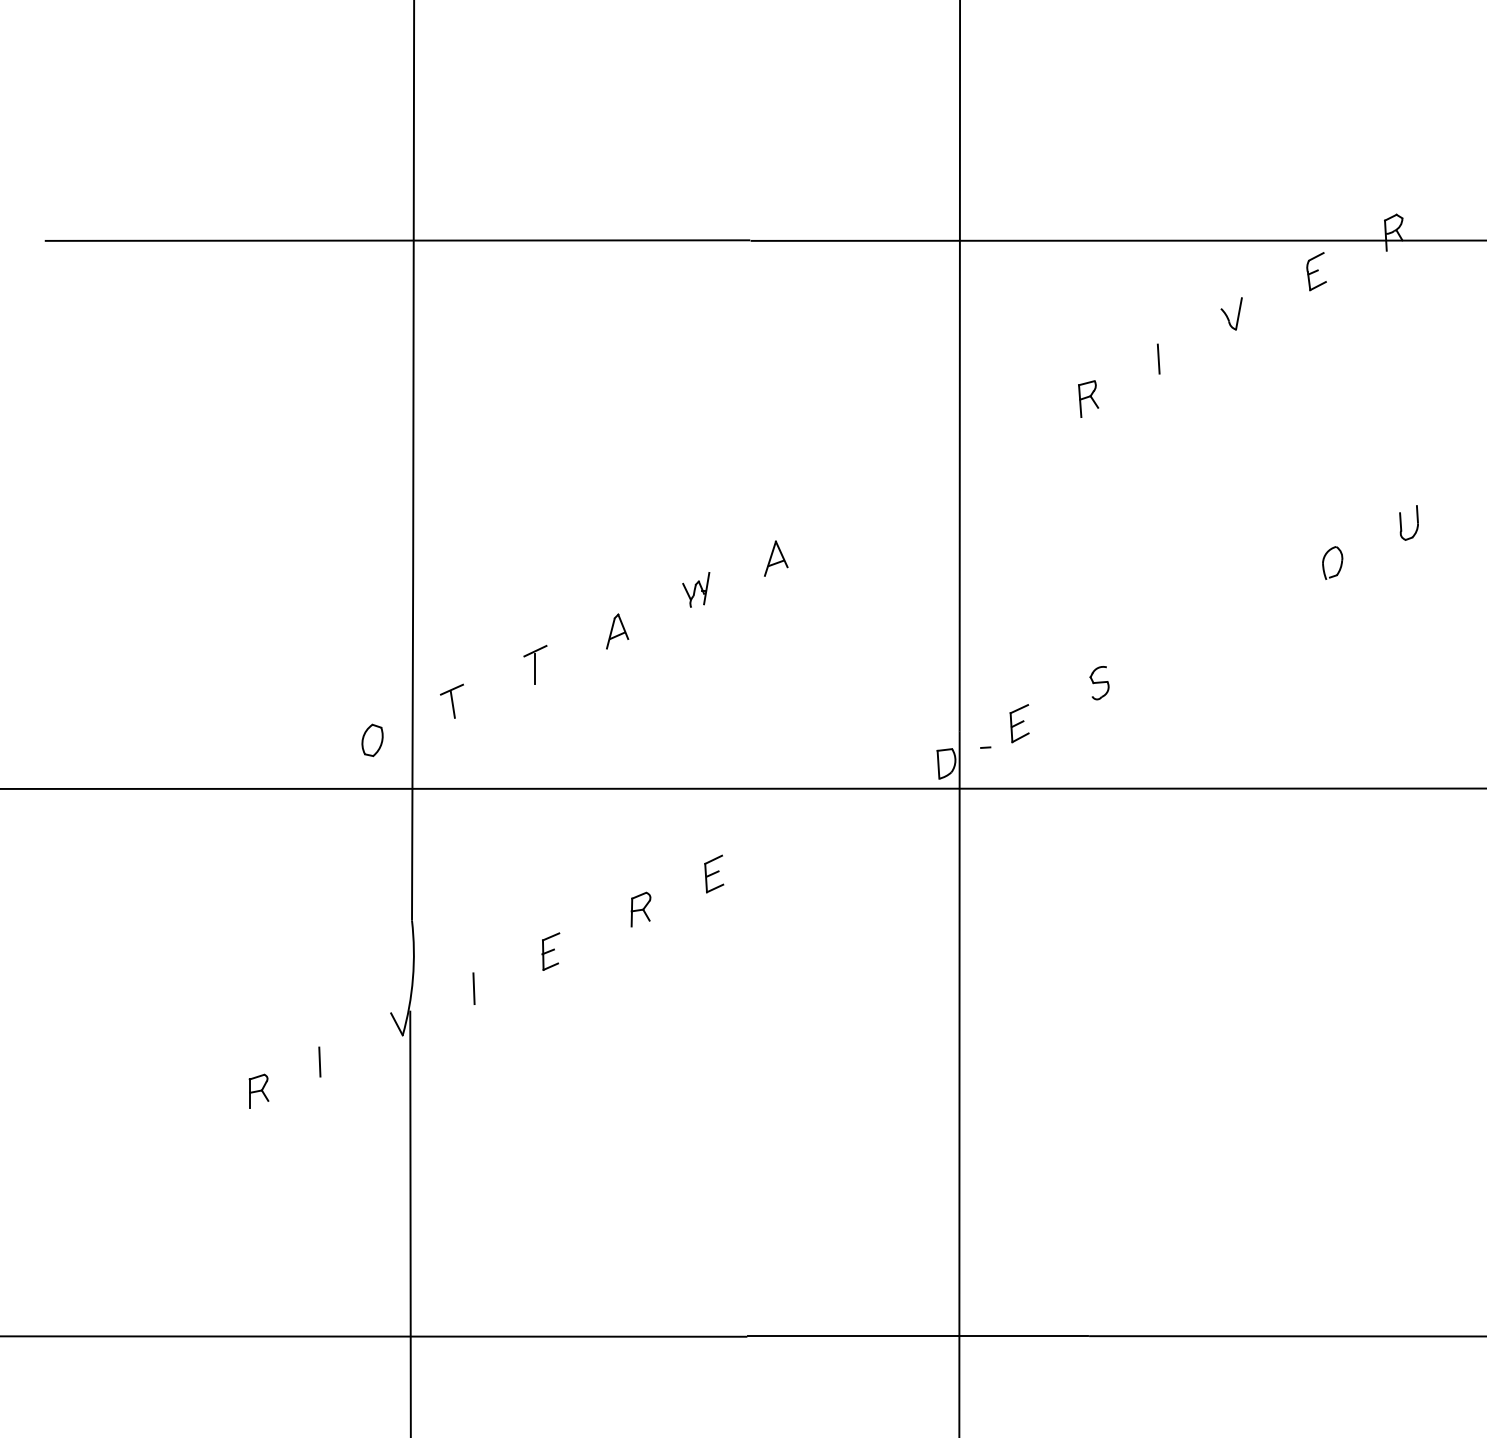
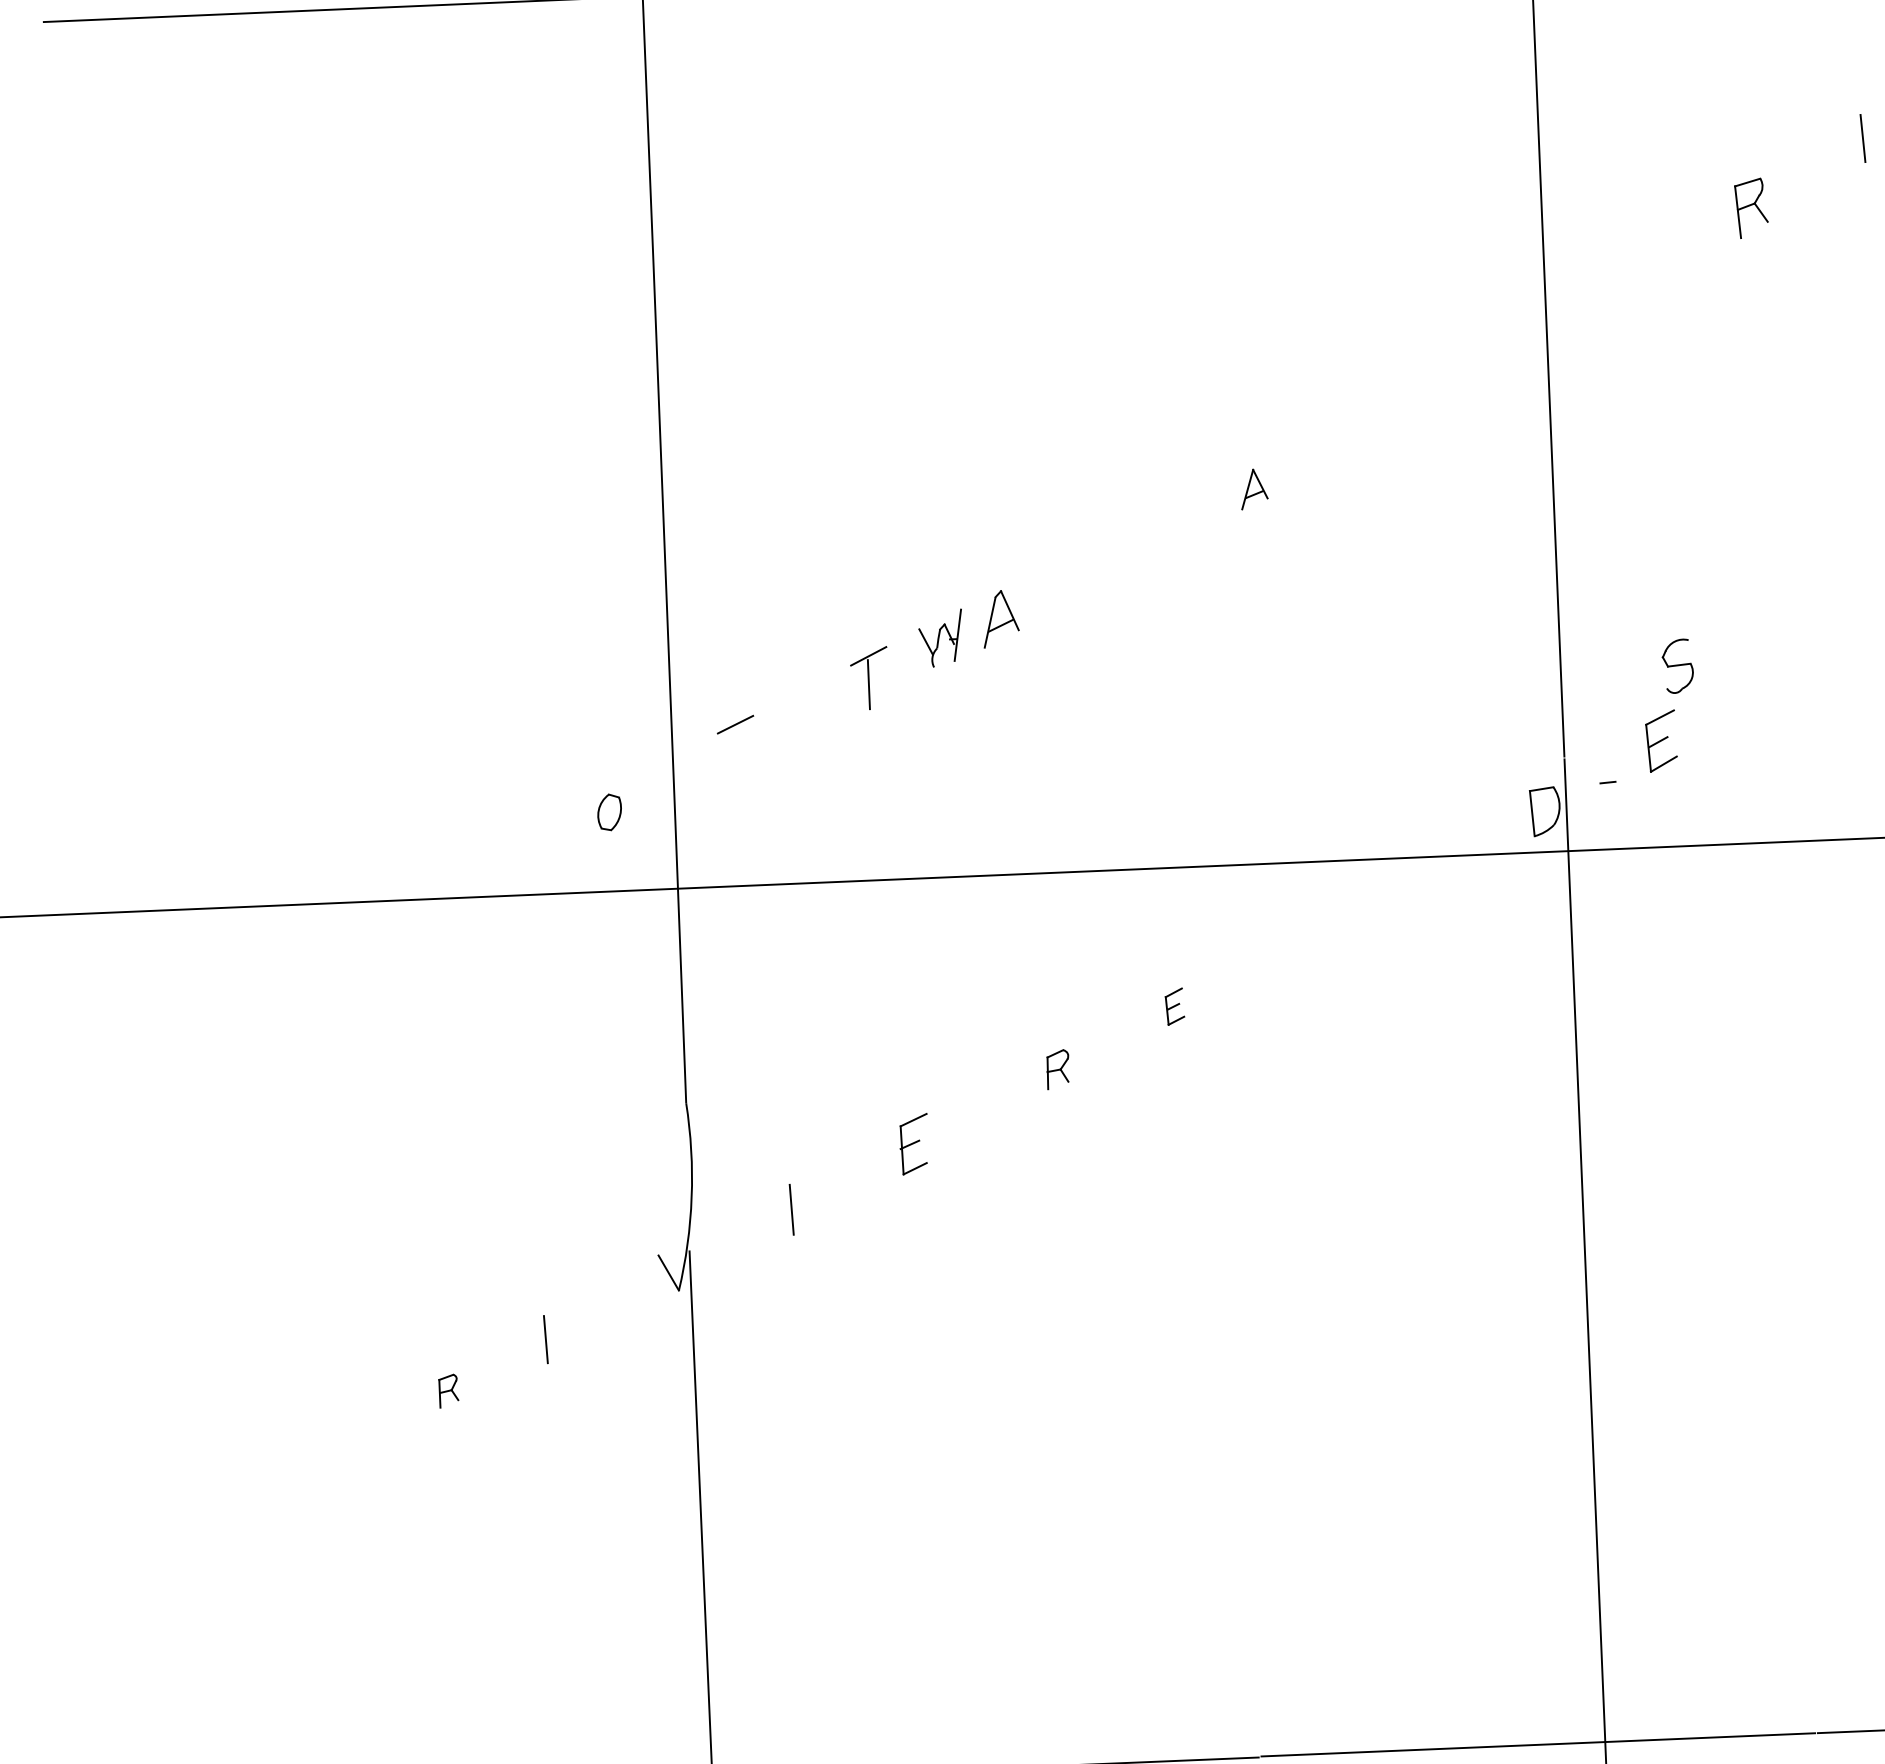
part: (776, 558) -> (1254, 489), size x0.7
part: (696, 589) -> (941, 637), moved
part: (1099, 683) -> (1677, 666), moved
line: (452, 704) -> (737, 748), removed
part: (372, 739) -> (609, 811), size x0.7
part: (714, 873) -> (1175, 1005), size x0.6
part: (640, 909) -> (1057, 1069), size x0.7
part: (258, 1090) -> (447, 1390), size x0.6

